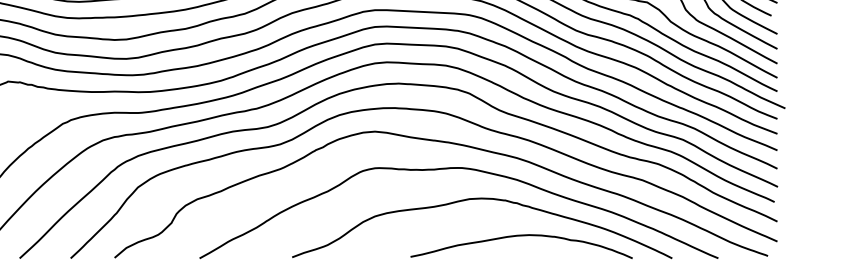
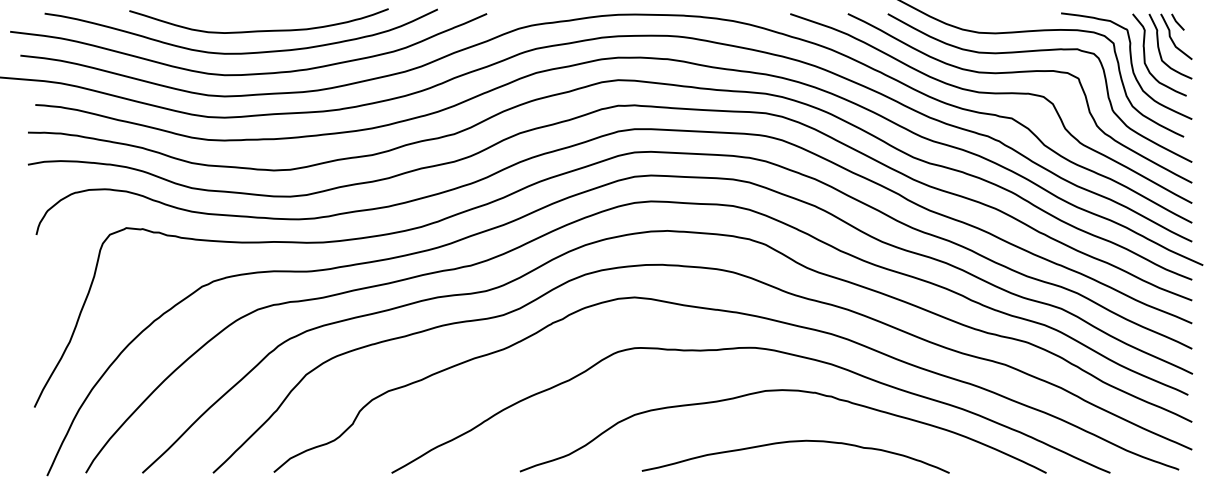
curve: (521, 236) -> (795, 442), moved

